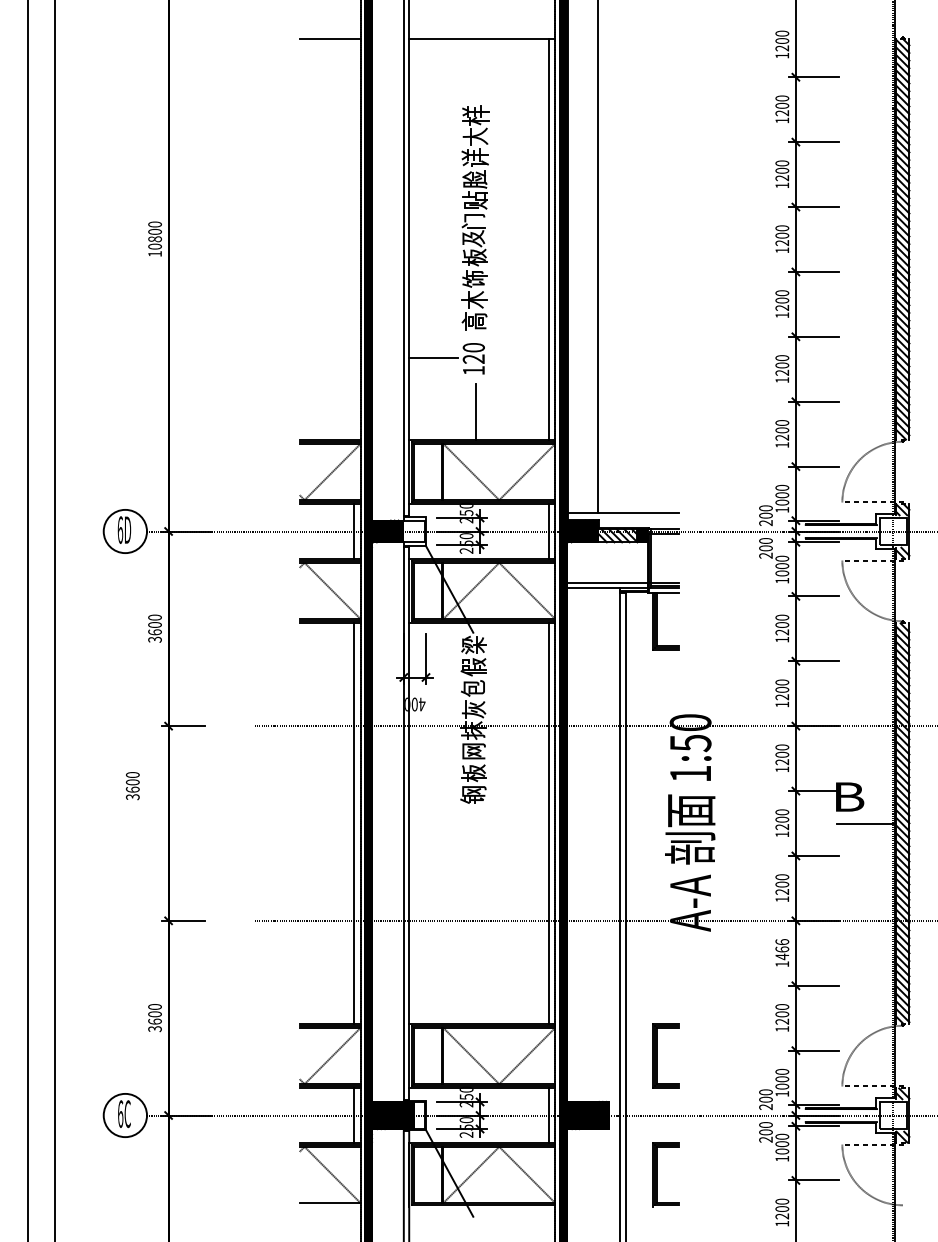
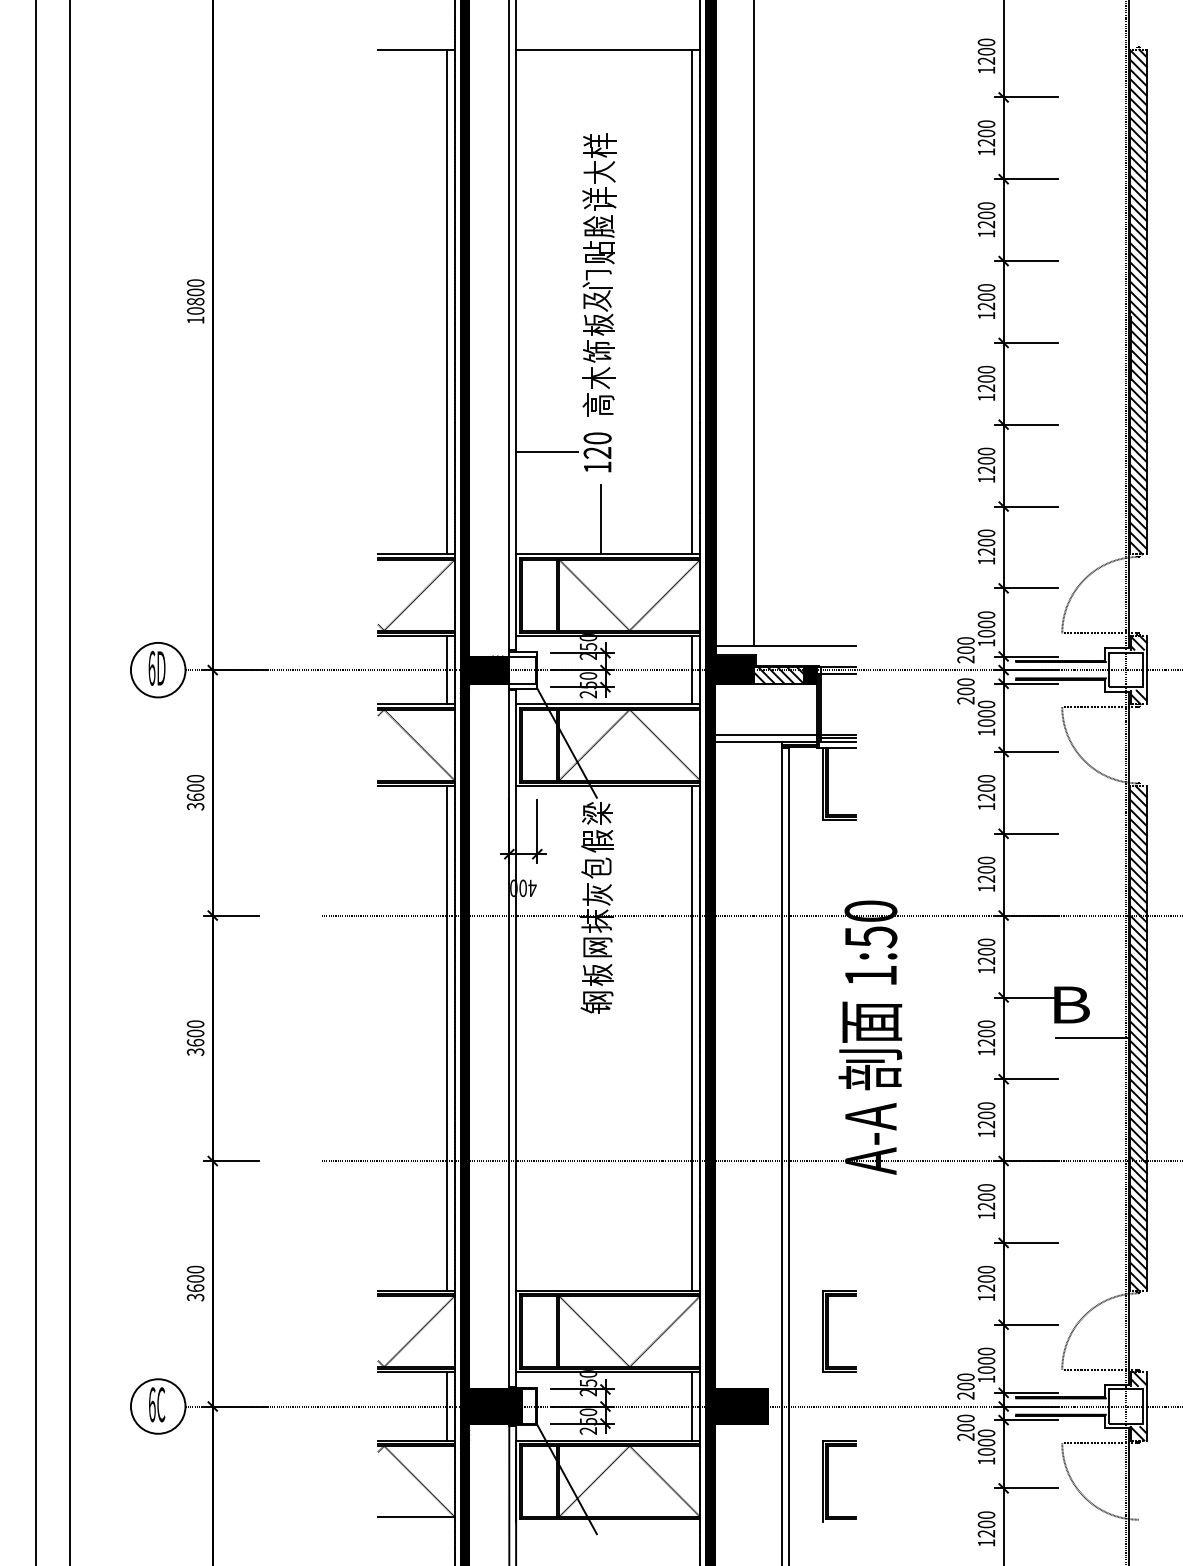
line: (354, 239) -> (446, 301), added
text: (132, 785) -> (195, 1037), moved
text: (782, 949) -> (986, 1197), 1466 -> 1200

